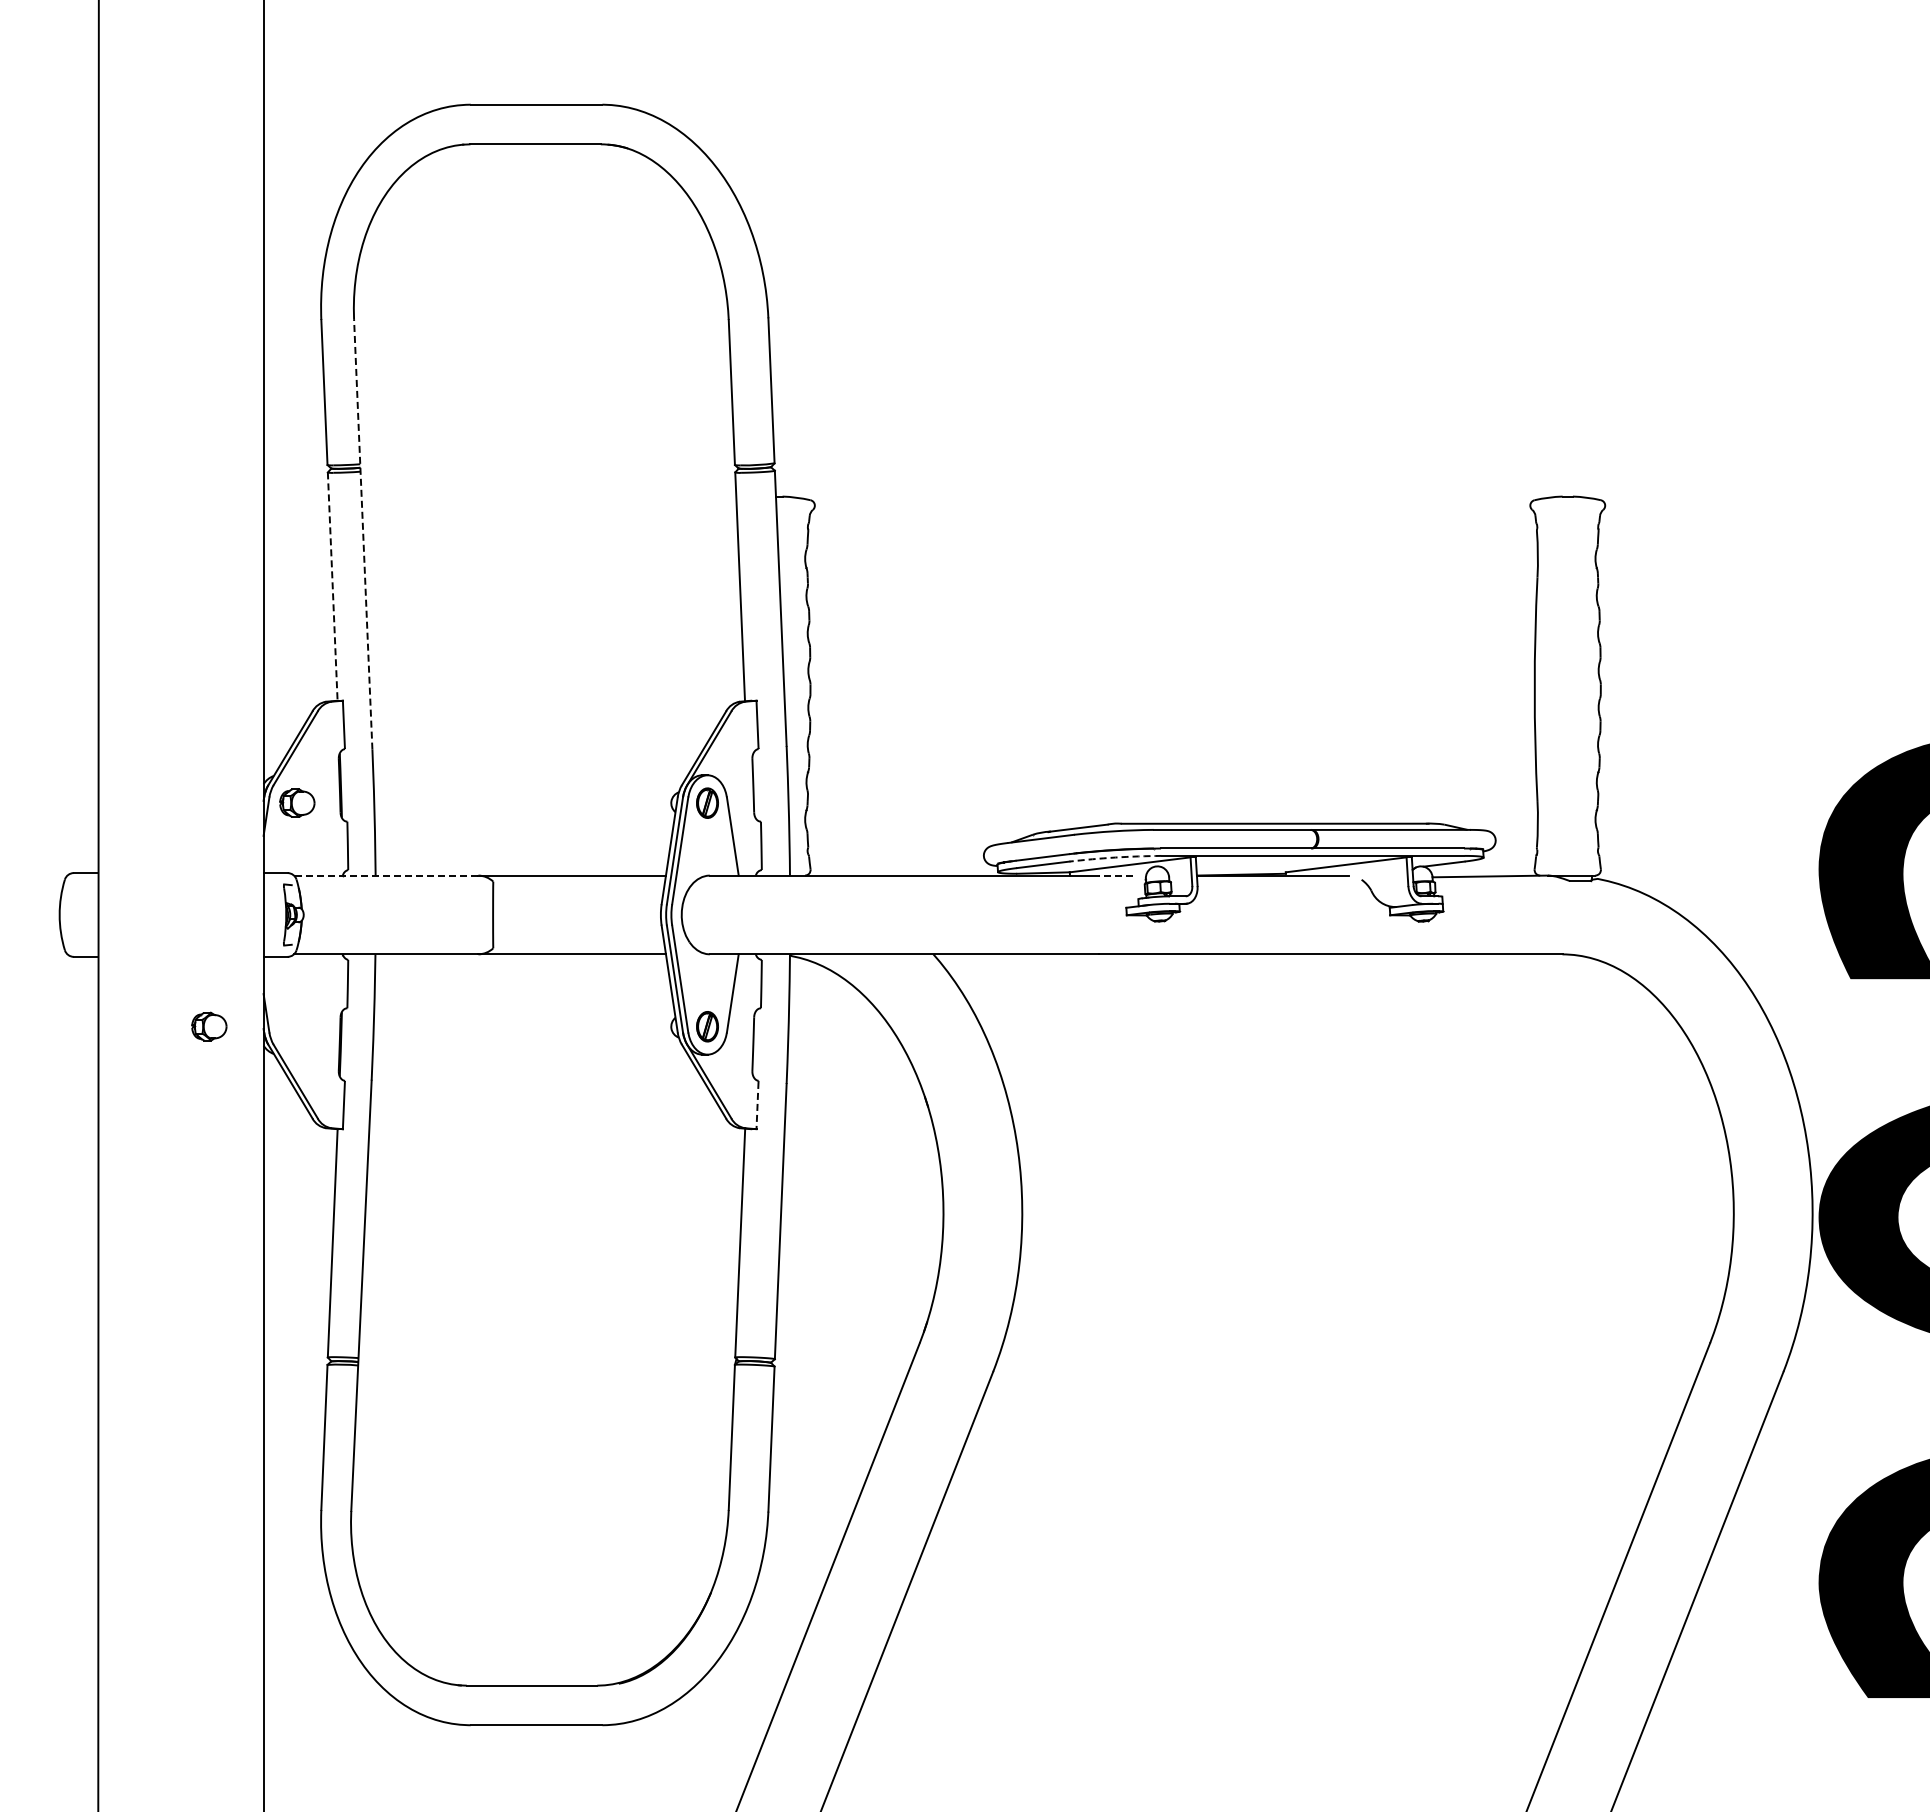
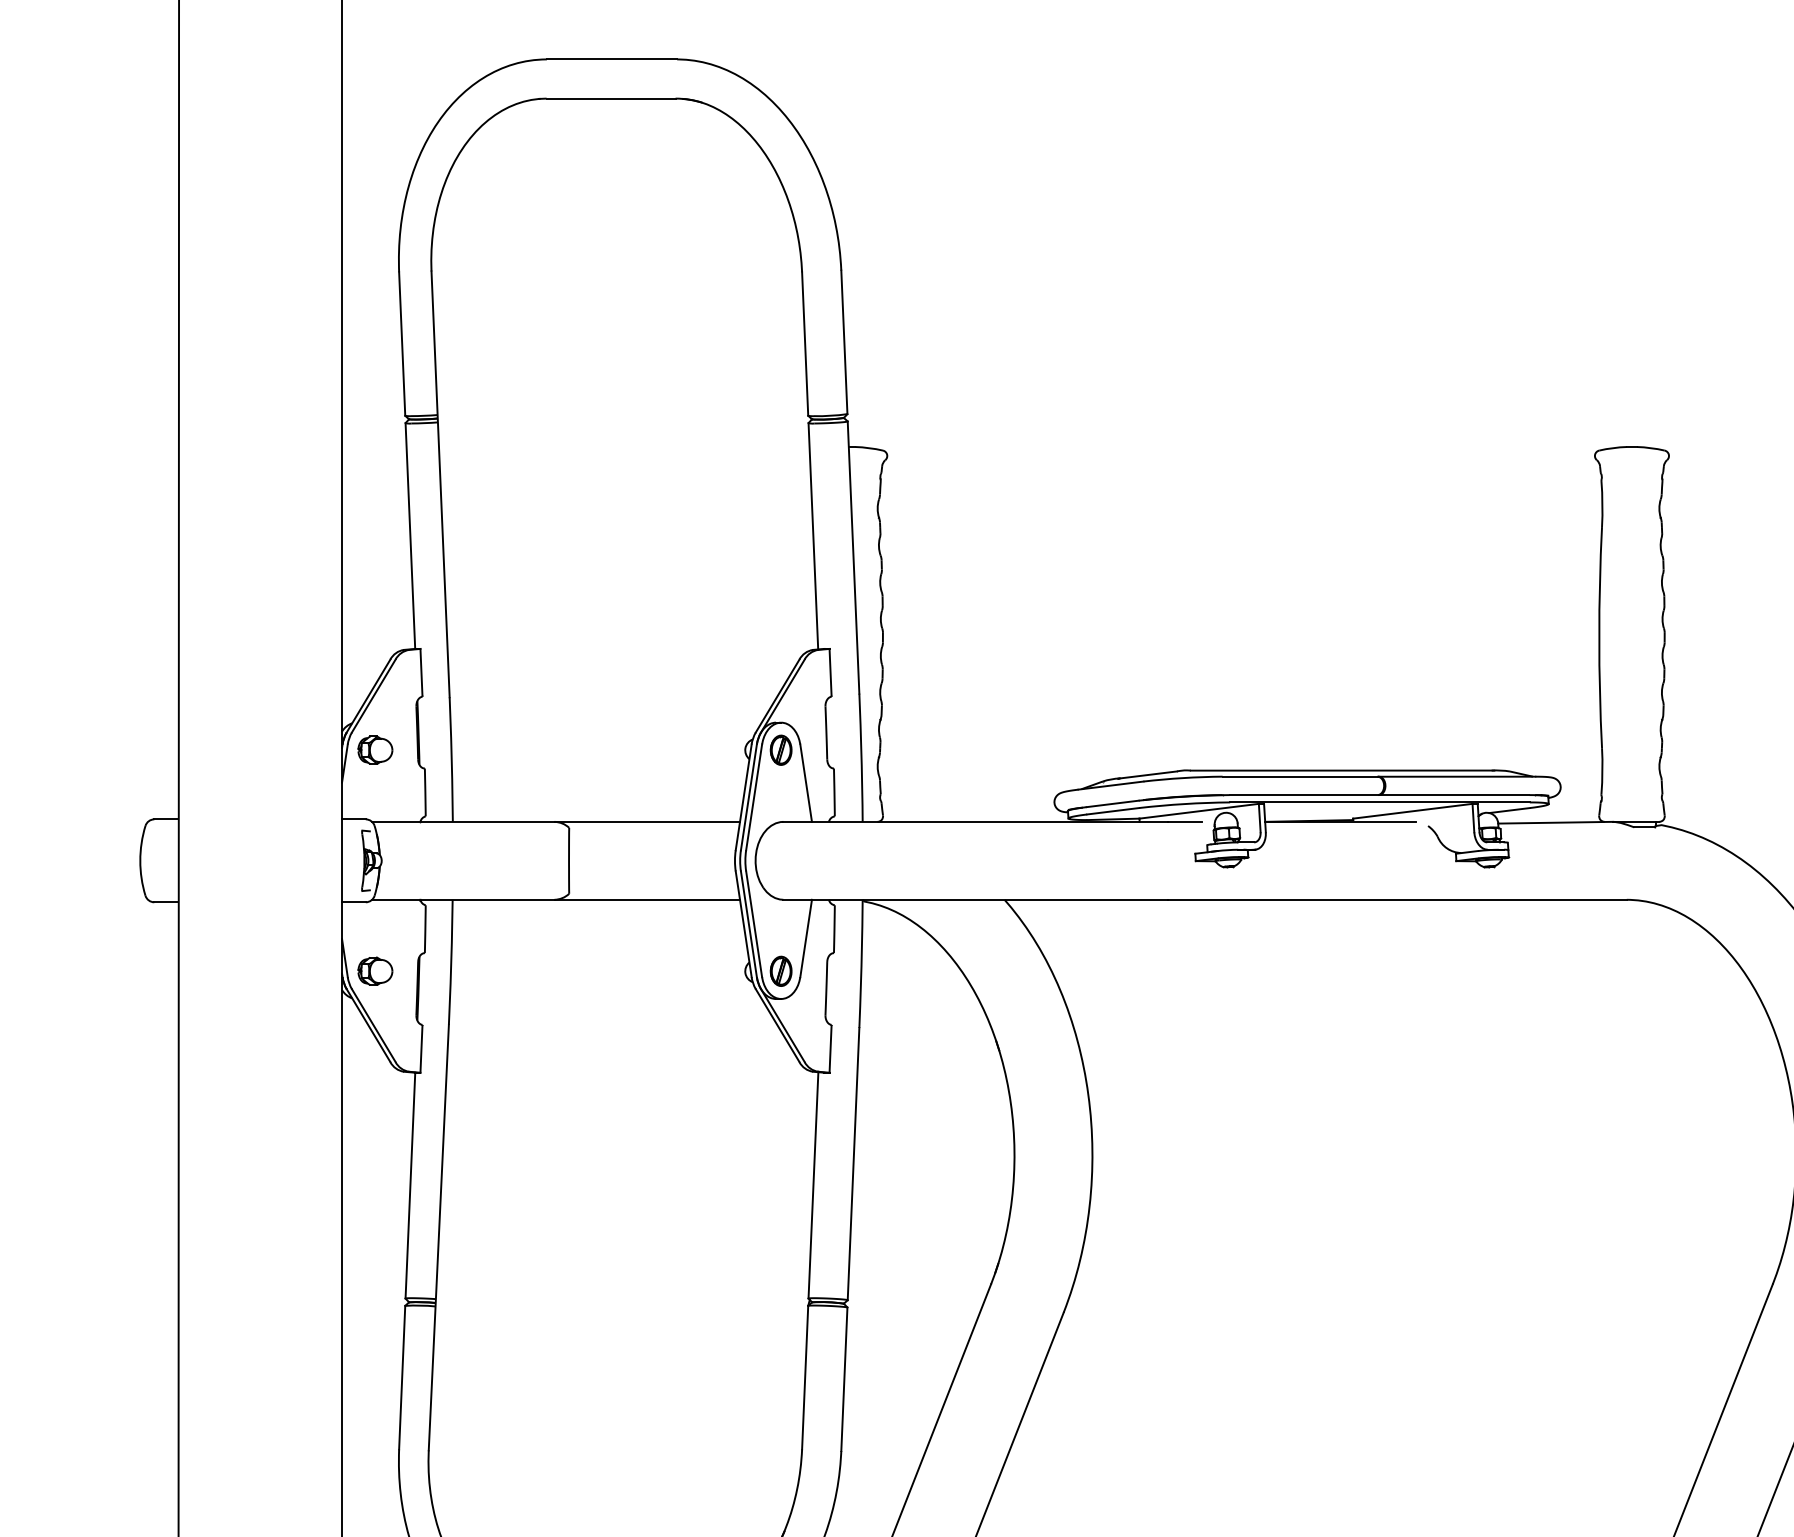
line: (363, 533) -> (440, 483), dashed -> solid
line: (332, 587) -> (410, 536), dashed -> solid
arc: (1115, 857) -> (1184, 803), dashed -> solid
line: (385, 875) -> (462, 821), dashed -> solid
line: (1115, 875) -> (1184, 821), dashed -> solid
part: (209, 1026) -> (375, 971), moved
line: (757, 1105) -> (830, 1049), dashed -> solid

